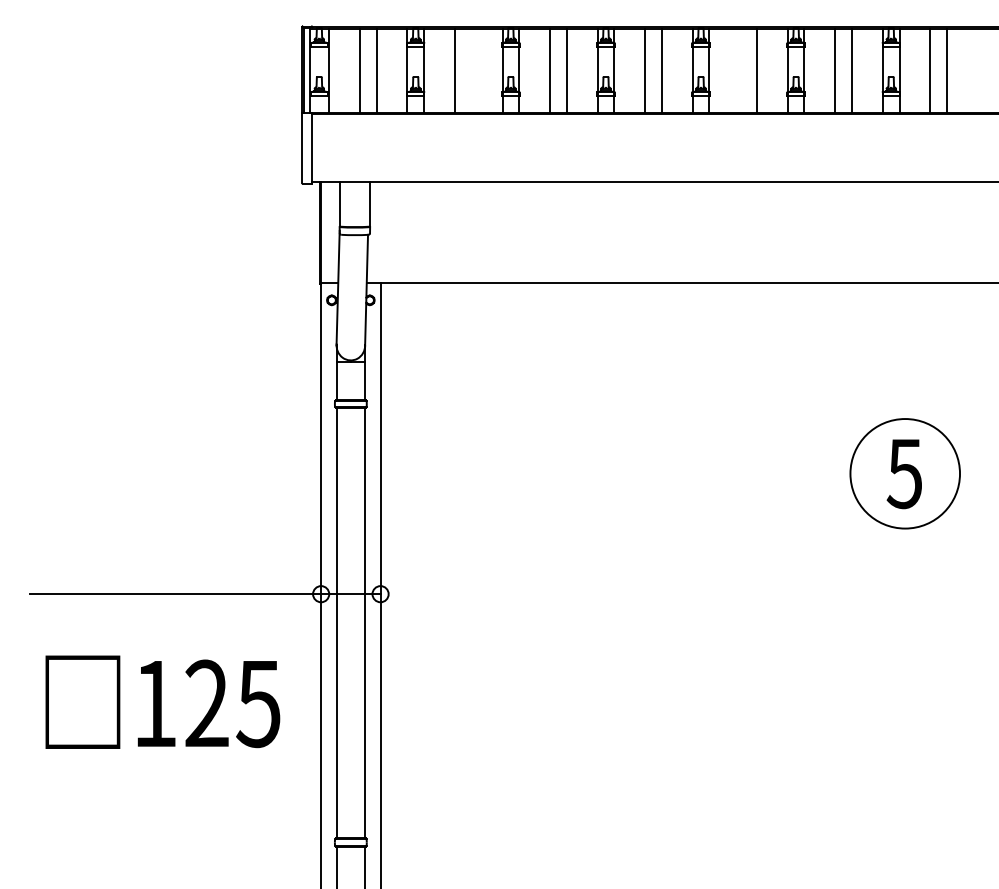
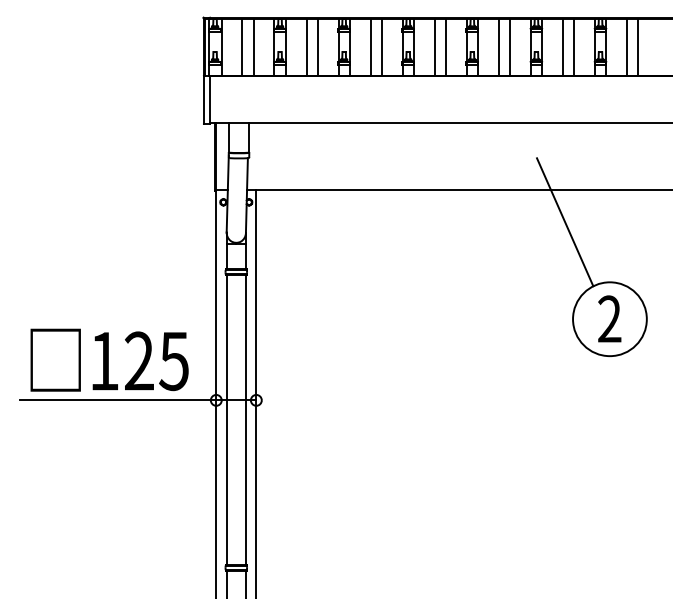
line: (471, 70) -> (317, 47), added
line: (739, 70) -> (498, 47), added
line: (839, 330) -> (565, 222), added
text: (904, 474) -> (609, 319), 5 -> 2
text: (162, 701) -> (109, 359), moved

